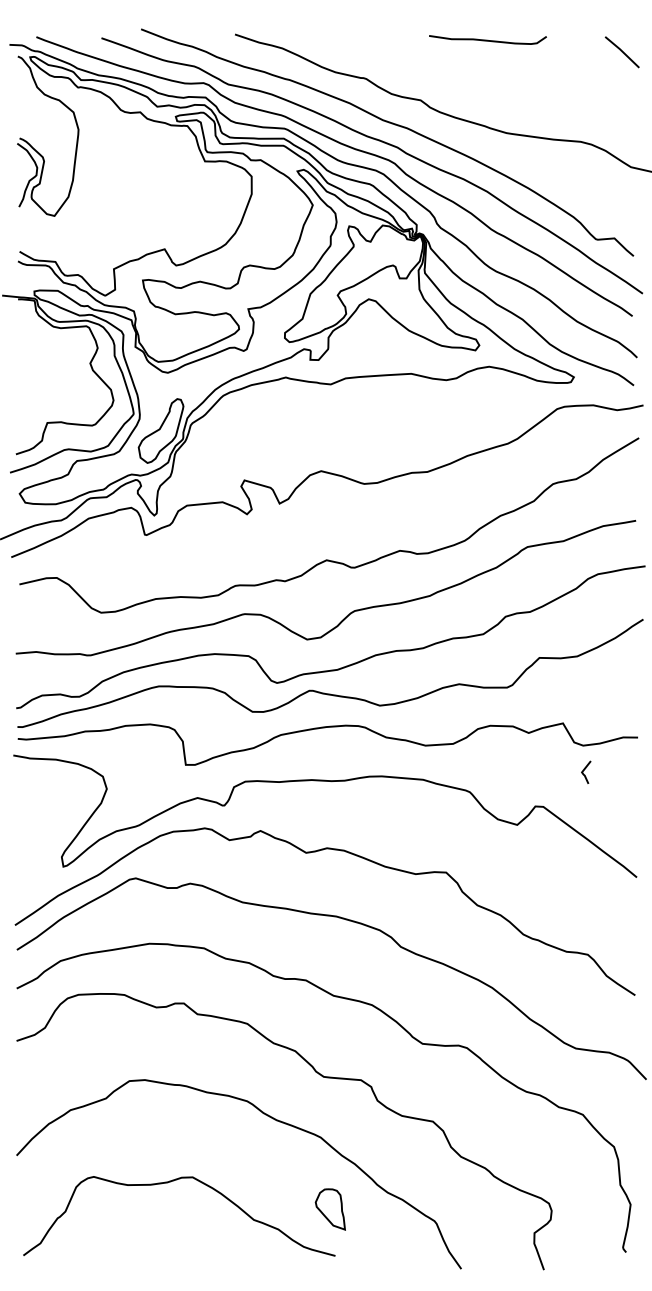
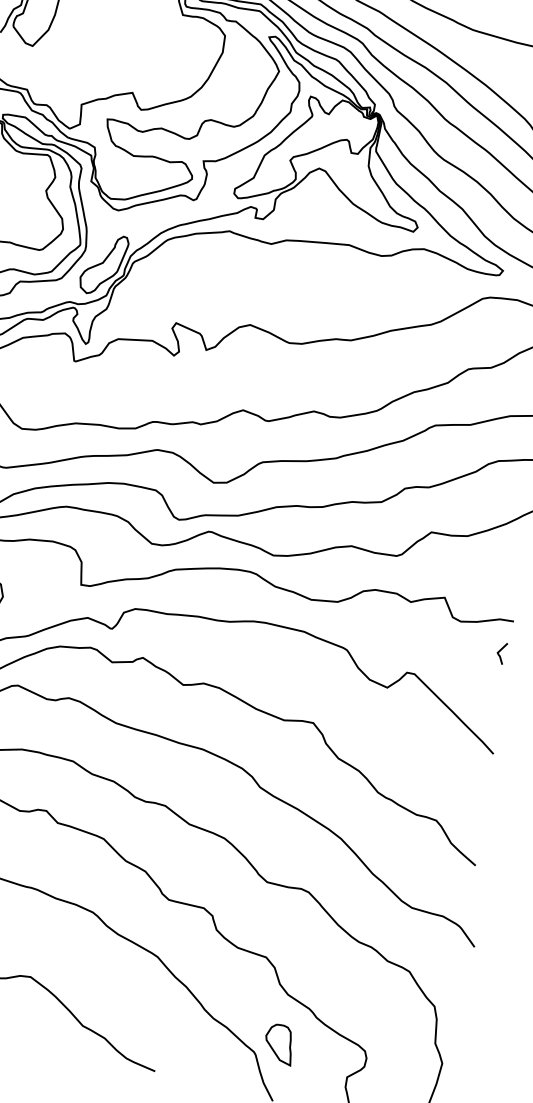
line: (585, 769) -> (501, 650), moved
part: (329, 1209) -> (278, 1044), moved

